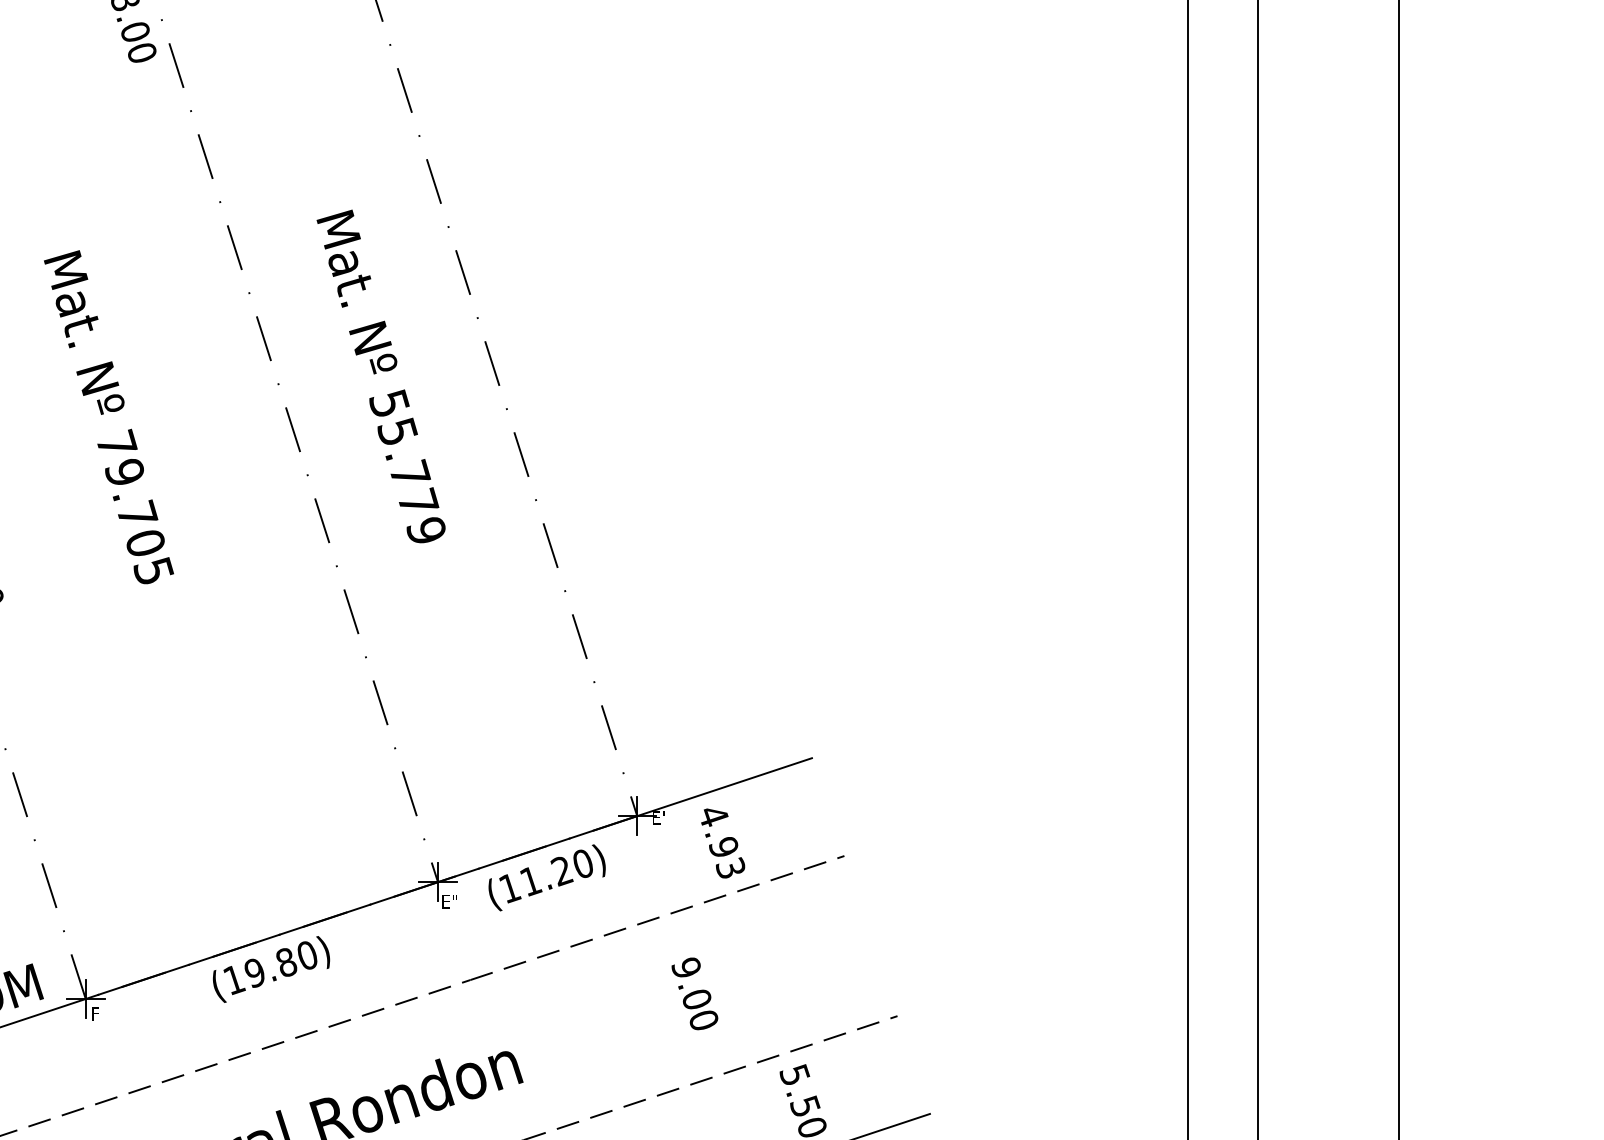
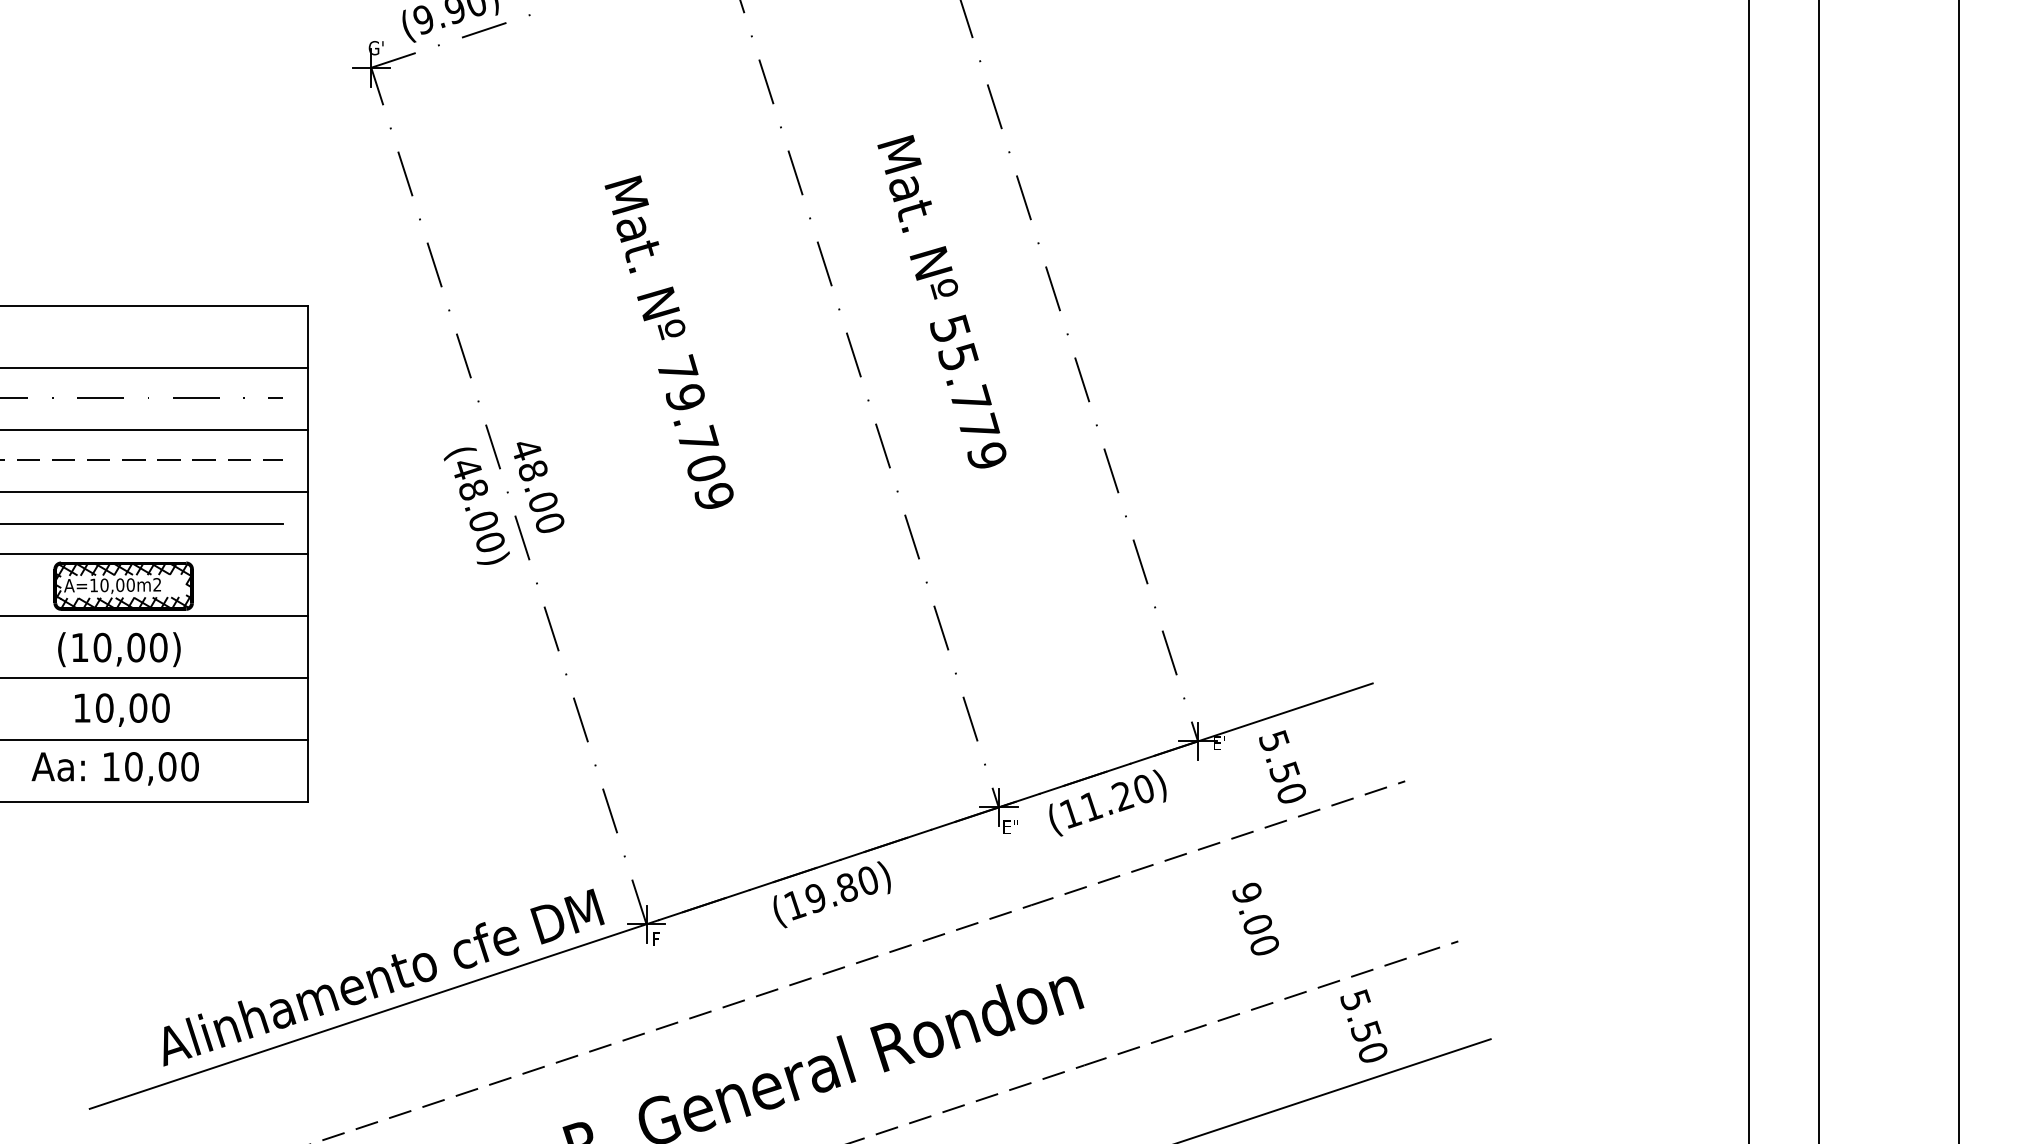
text: (153, 570) -> (714, 495), 79.705 -> 79.709
text: (721, 841) -> (1282, 766), 4.93 -> 5.50

